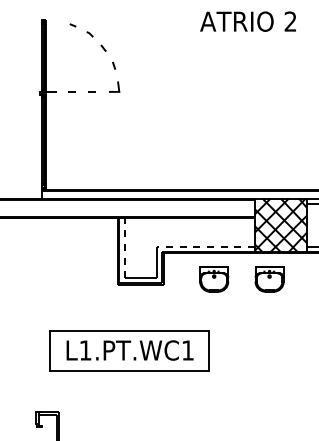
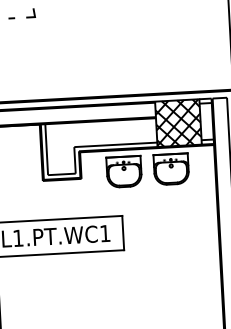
line: (205, 246) -> (115, 144), dashed -> solid
line: (124, 248) -> (46, 149), dashed -> solid
part: (214, 279) -> (124, 172), size x1.43
part: (269, 279) -> (171, 169), size x1.43

